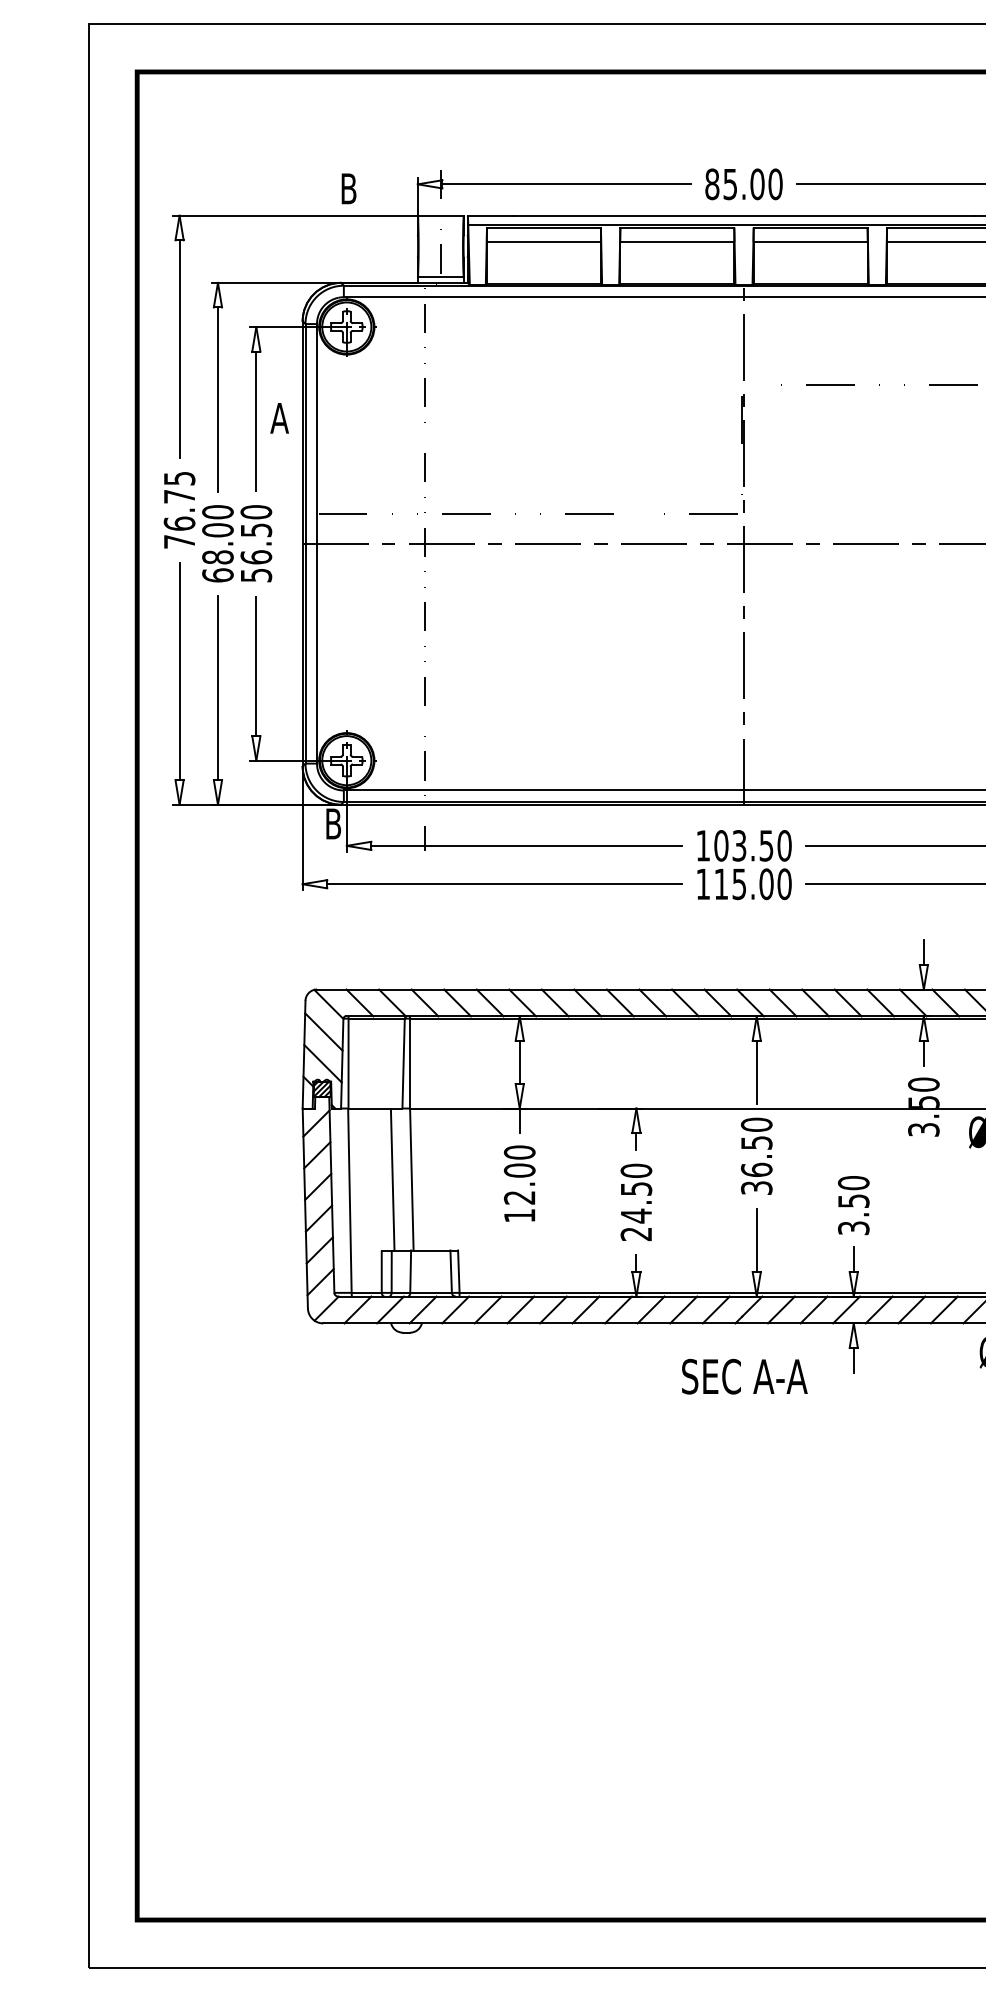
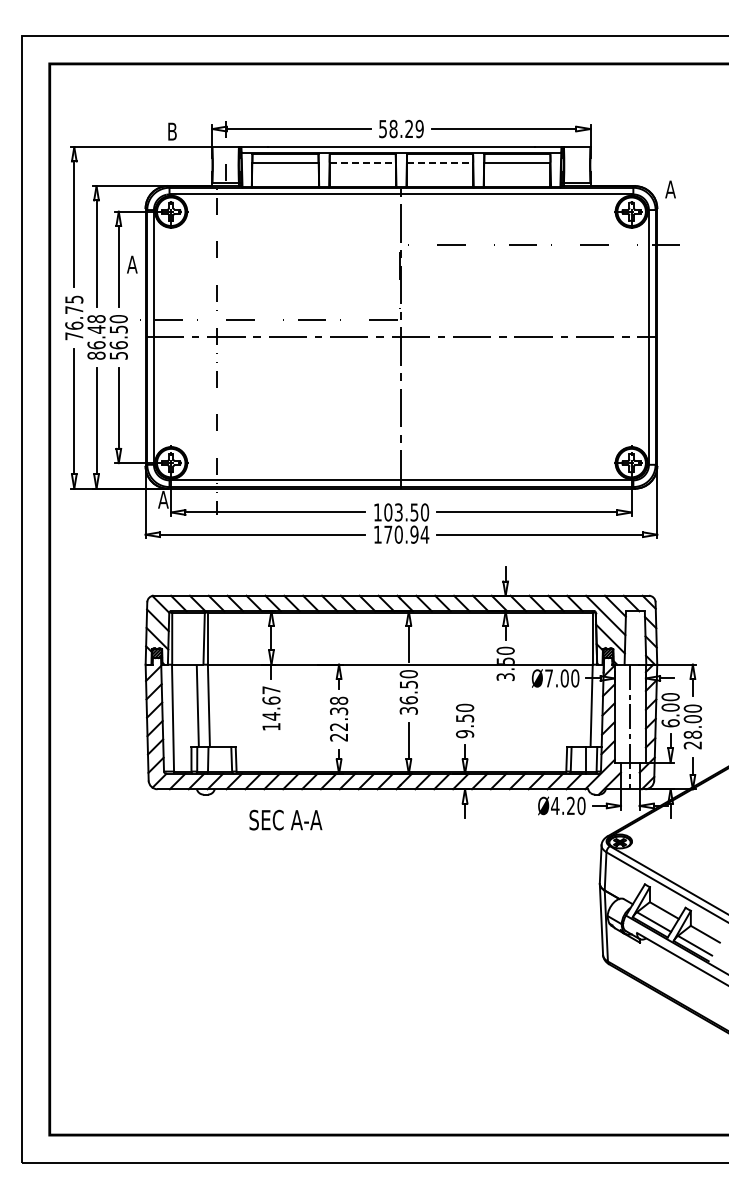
text: (744, 183) -> (401, 128), 85.00 -> 58.29
line: (678, 242) -> (363, 162), solid -> dashed
line: (811, 242) -> (440, 162), solid -> dashed
text: (217, 543) -> (96, 337), 68.00 -> 86.48
text: (333, 823) -> (163, 499), B -> A
text: (752, 883) -> (406, 534), 115.00 -> 170.94
text: (519, 1175) -> (271, 703), 12.00 -> 14.67
text: (635, 1192) -> (338, 713), 24.50 -> 22.38
text: (852, 1228) -> (464, 734), 3.50 -> 9.50
text: (744, 1375) -> (285, 819), moved

